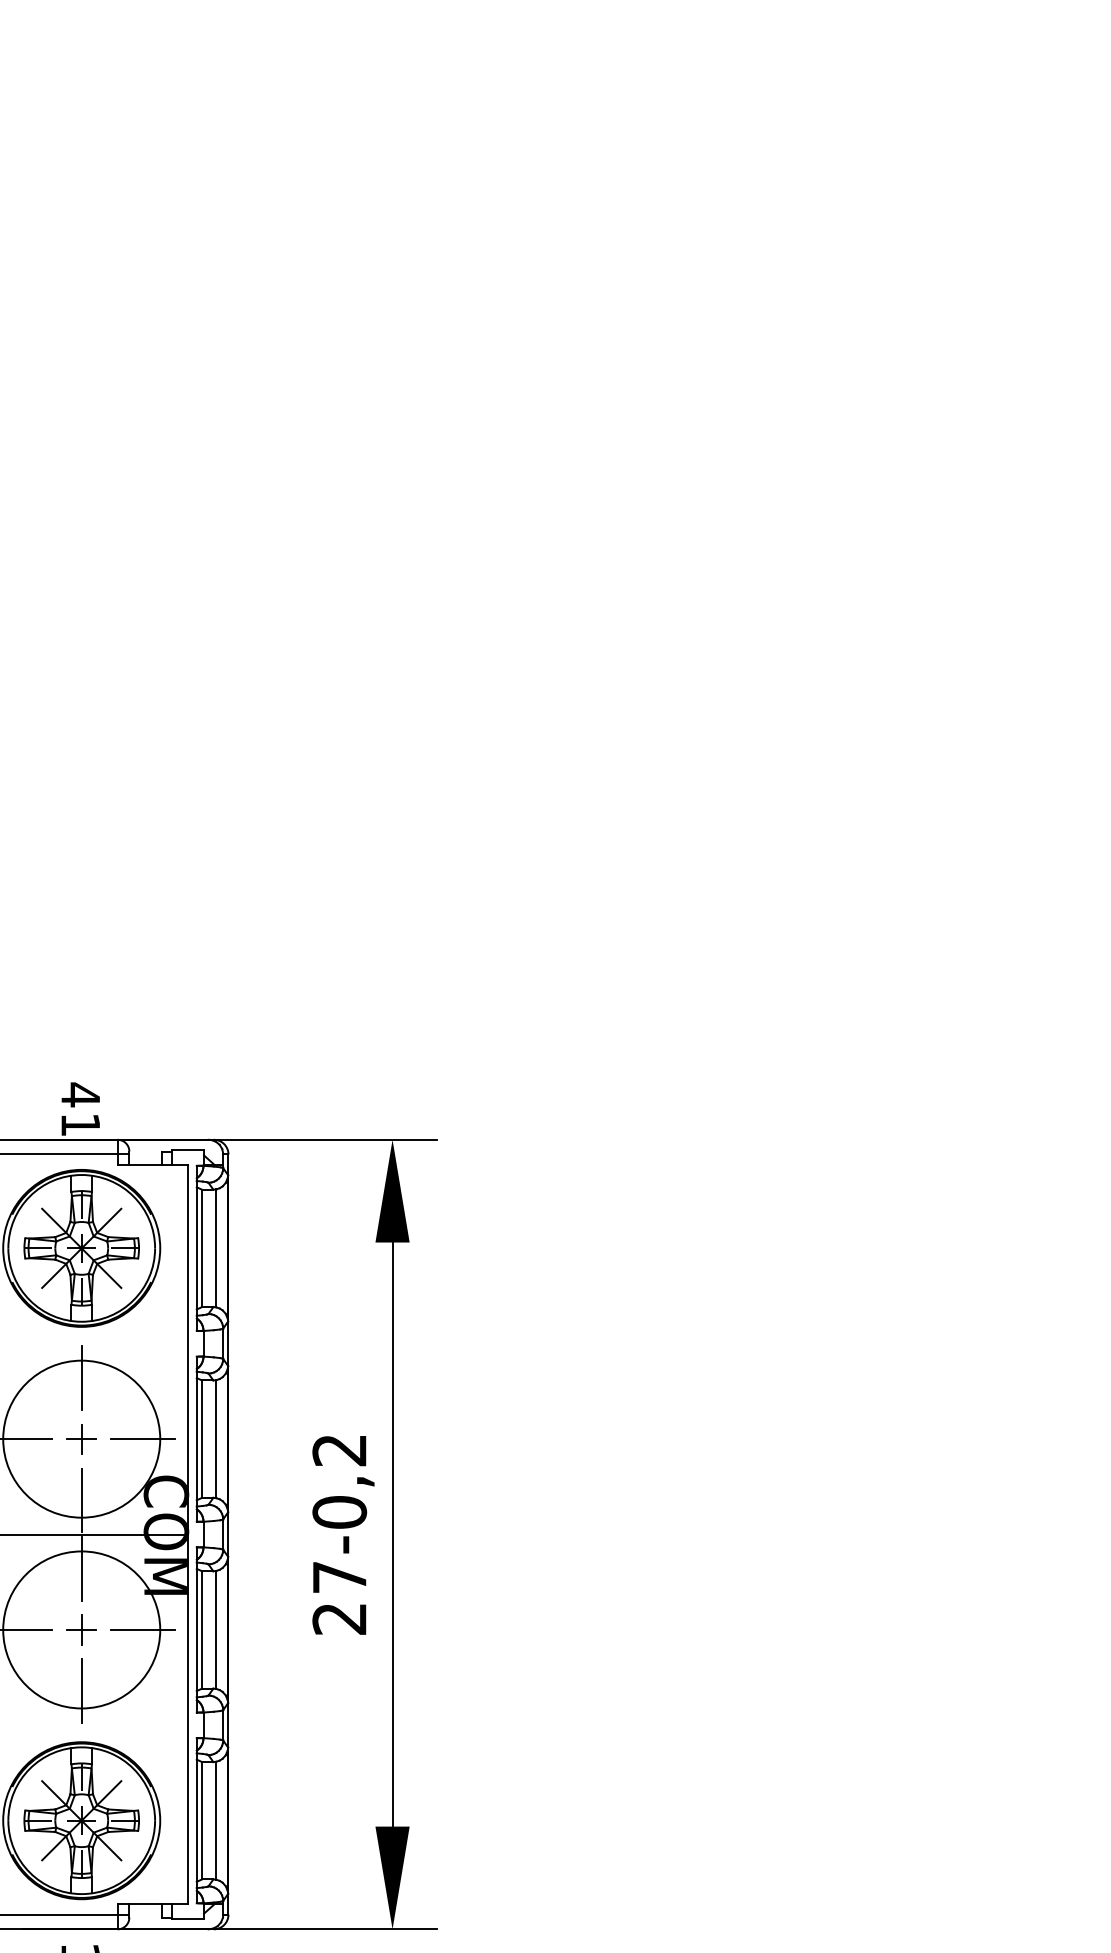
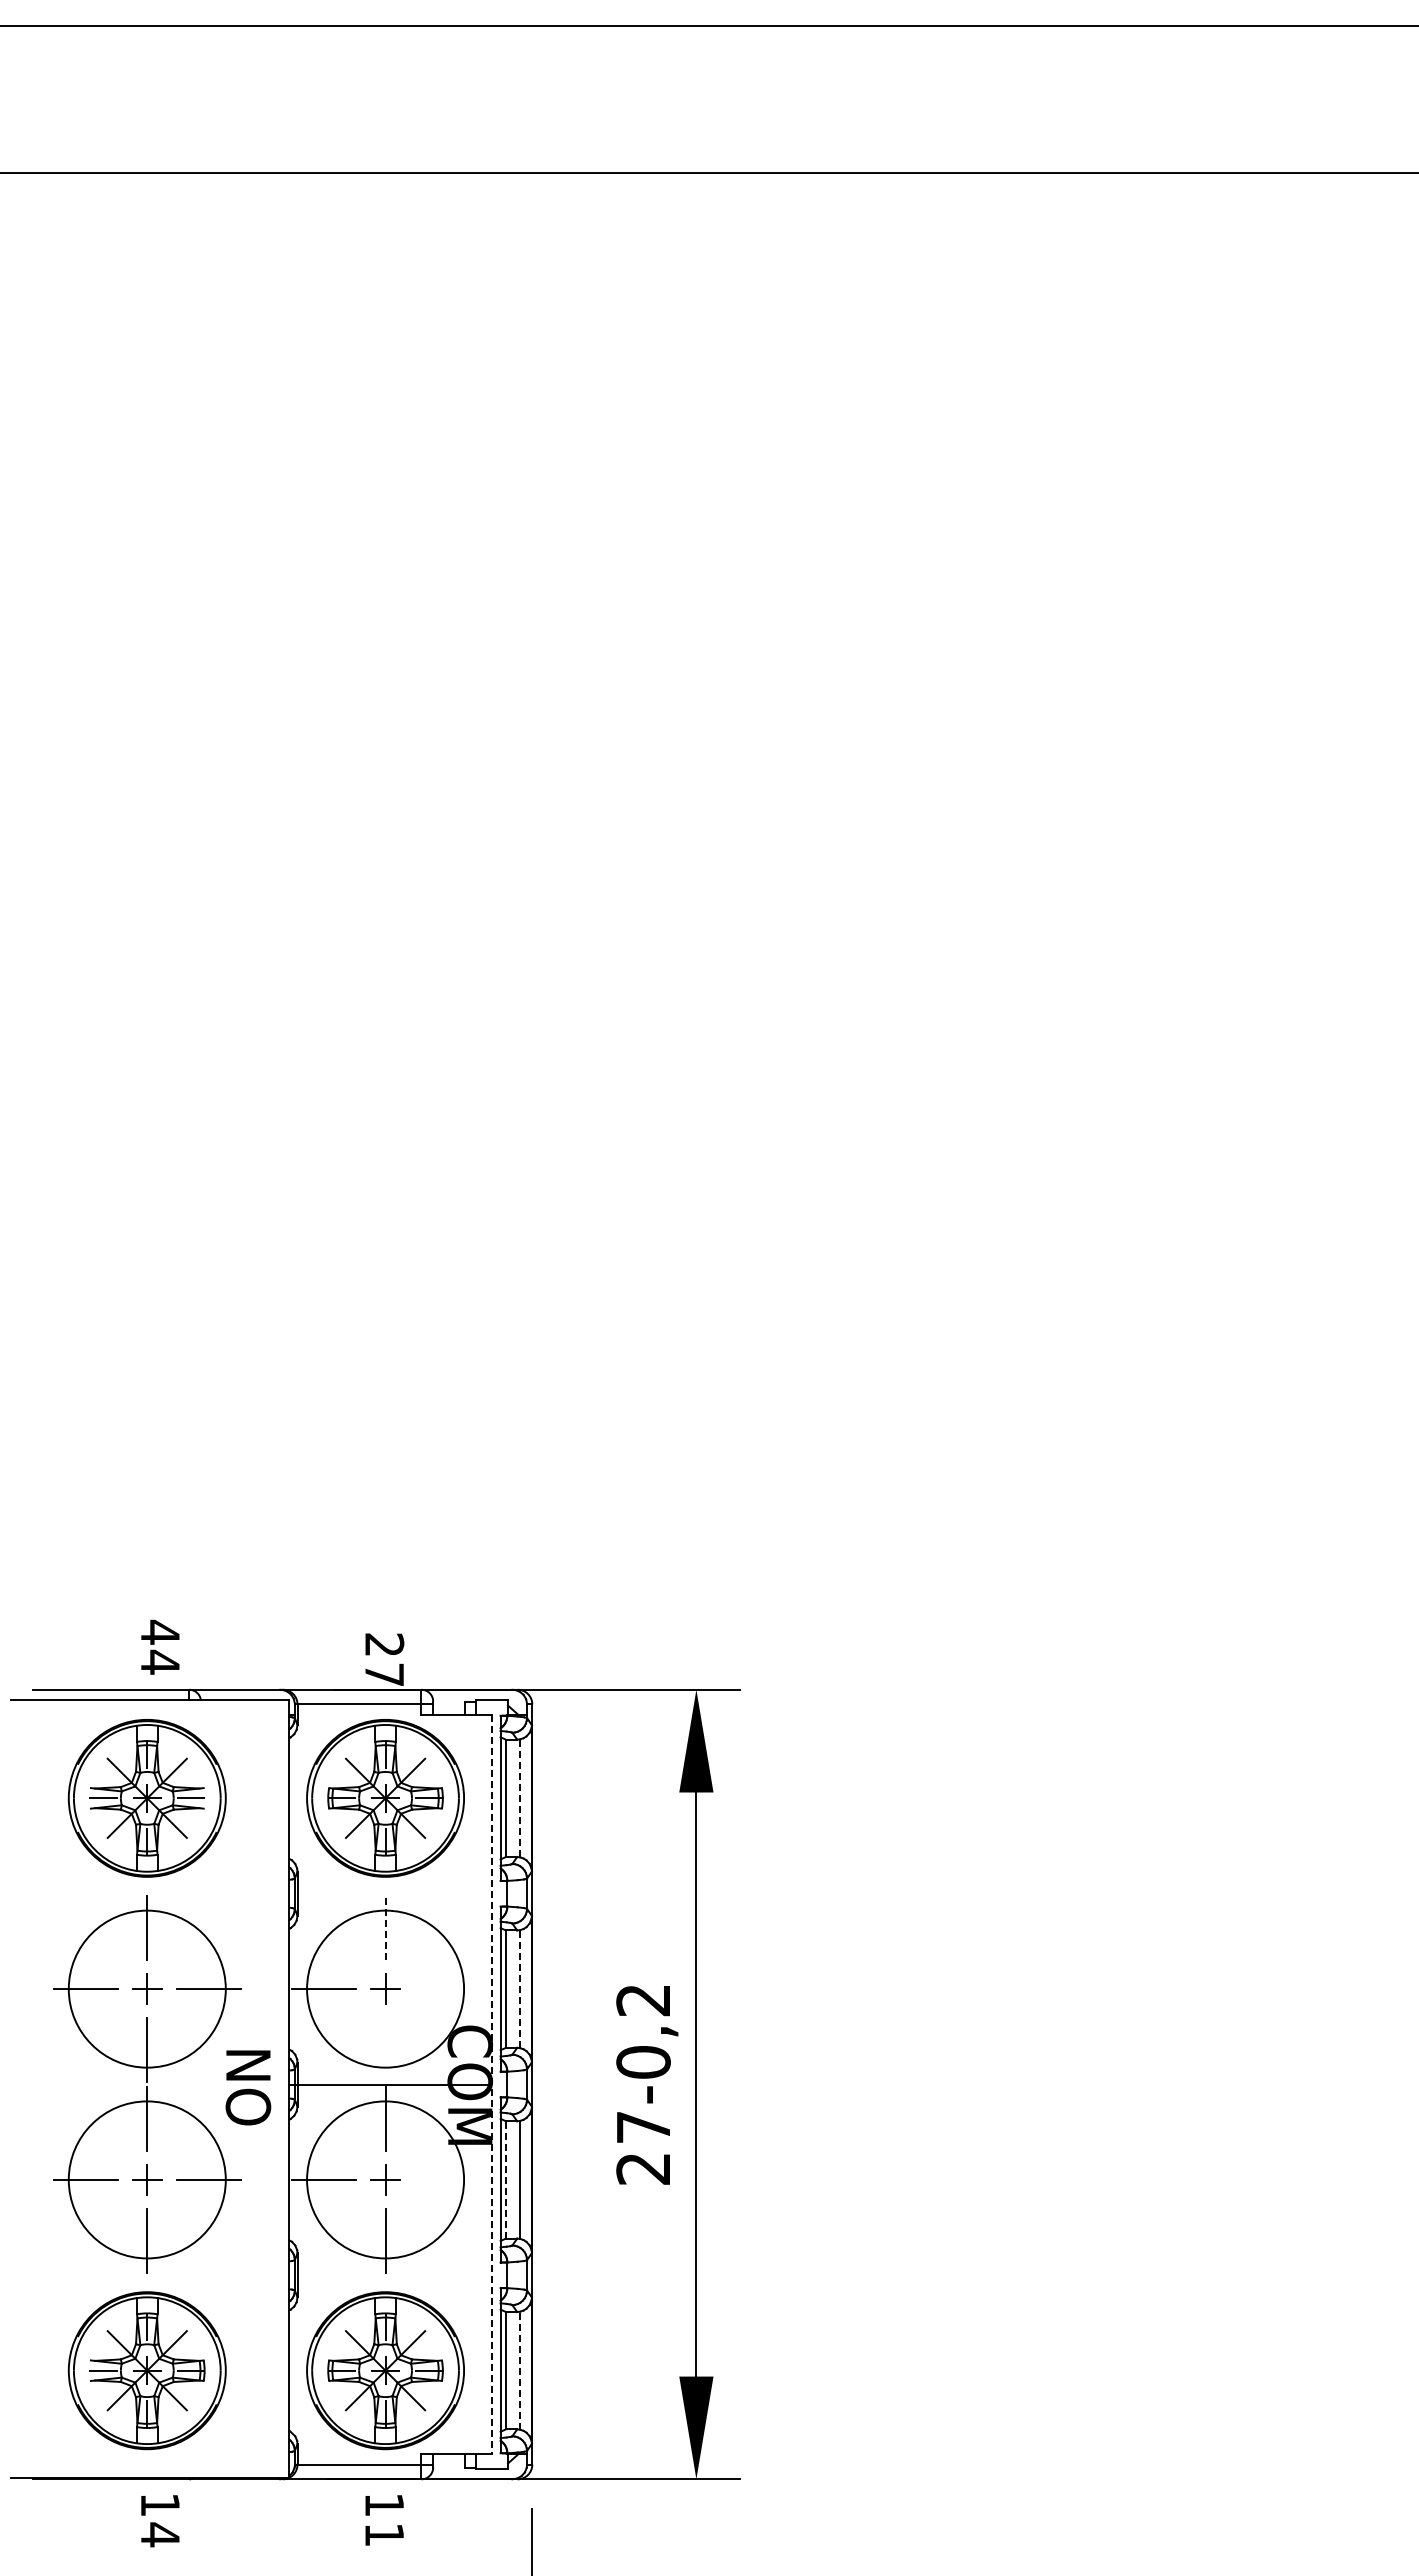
text: (80, 1108) -> (384, 1658), 41 -> 27
line: (216, 1247) -> (520, 1797), solid -> dashed
line: (81, 1377) -> (385, 1927), solid -> dashed
line: (216, 1438) -> (520, 1988), solid -> dashed
line: (142, 1439) -> (446, 1989), removed
line: (81, 1500) -> (385, 2050), removed
line: (187, 1534) -> (491, 2084), solid -> dashed
line: (142, 1629) -> (446, 2179), removed
line: (201, 1629) -> (505, 2179), solid -> dashed
line: (216, 1820) -> (520, 2370), solid -> dashed

